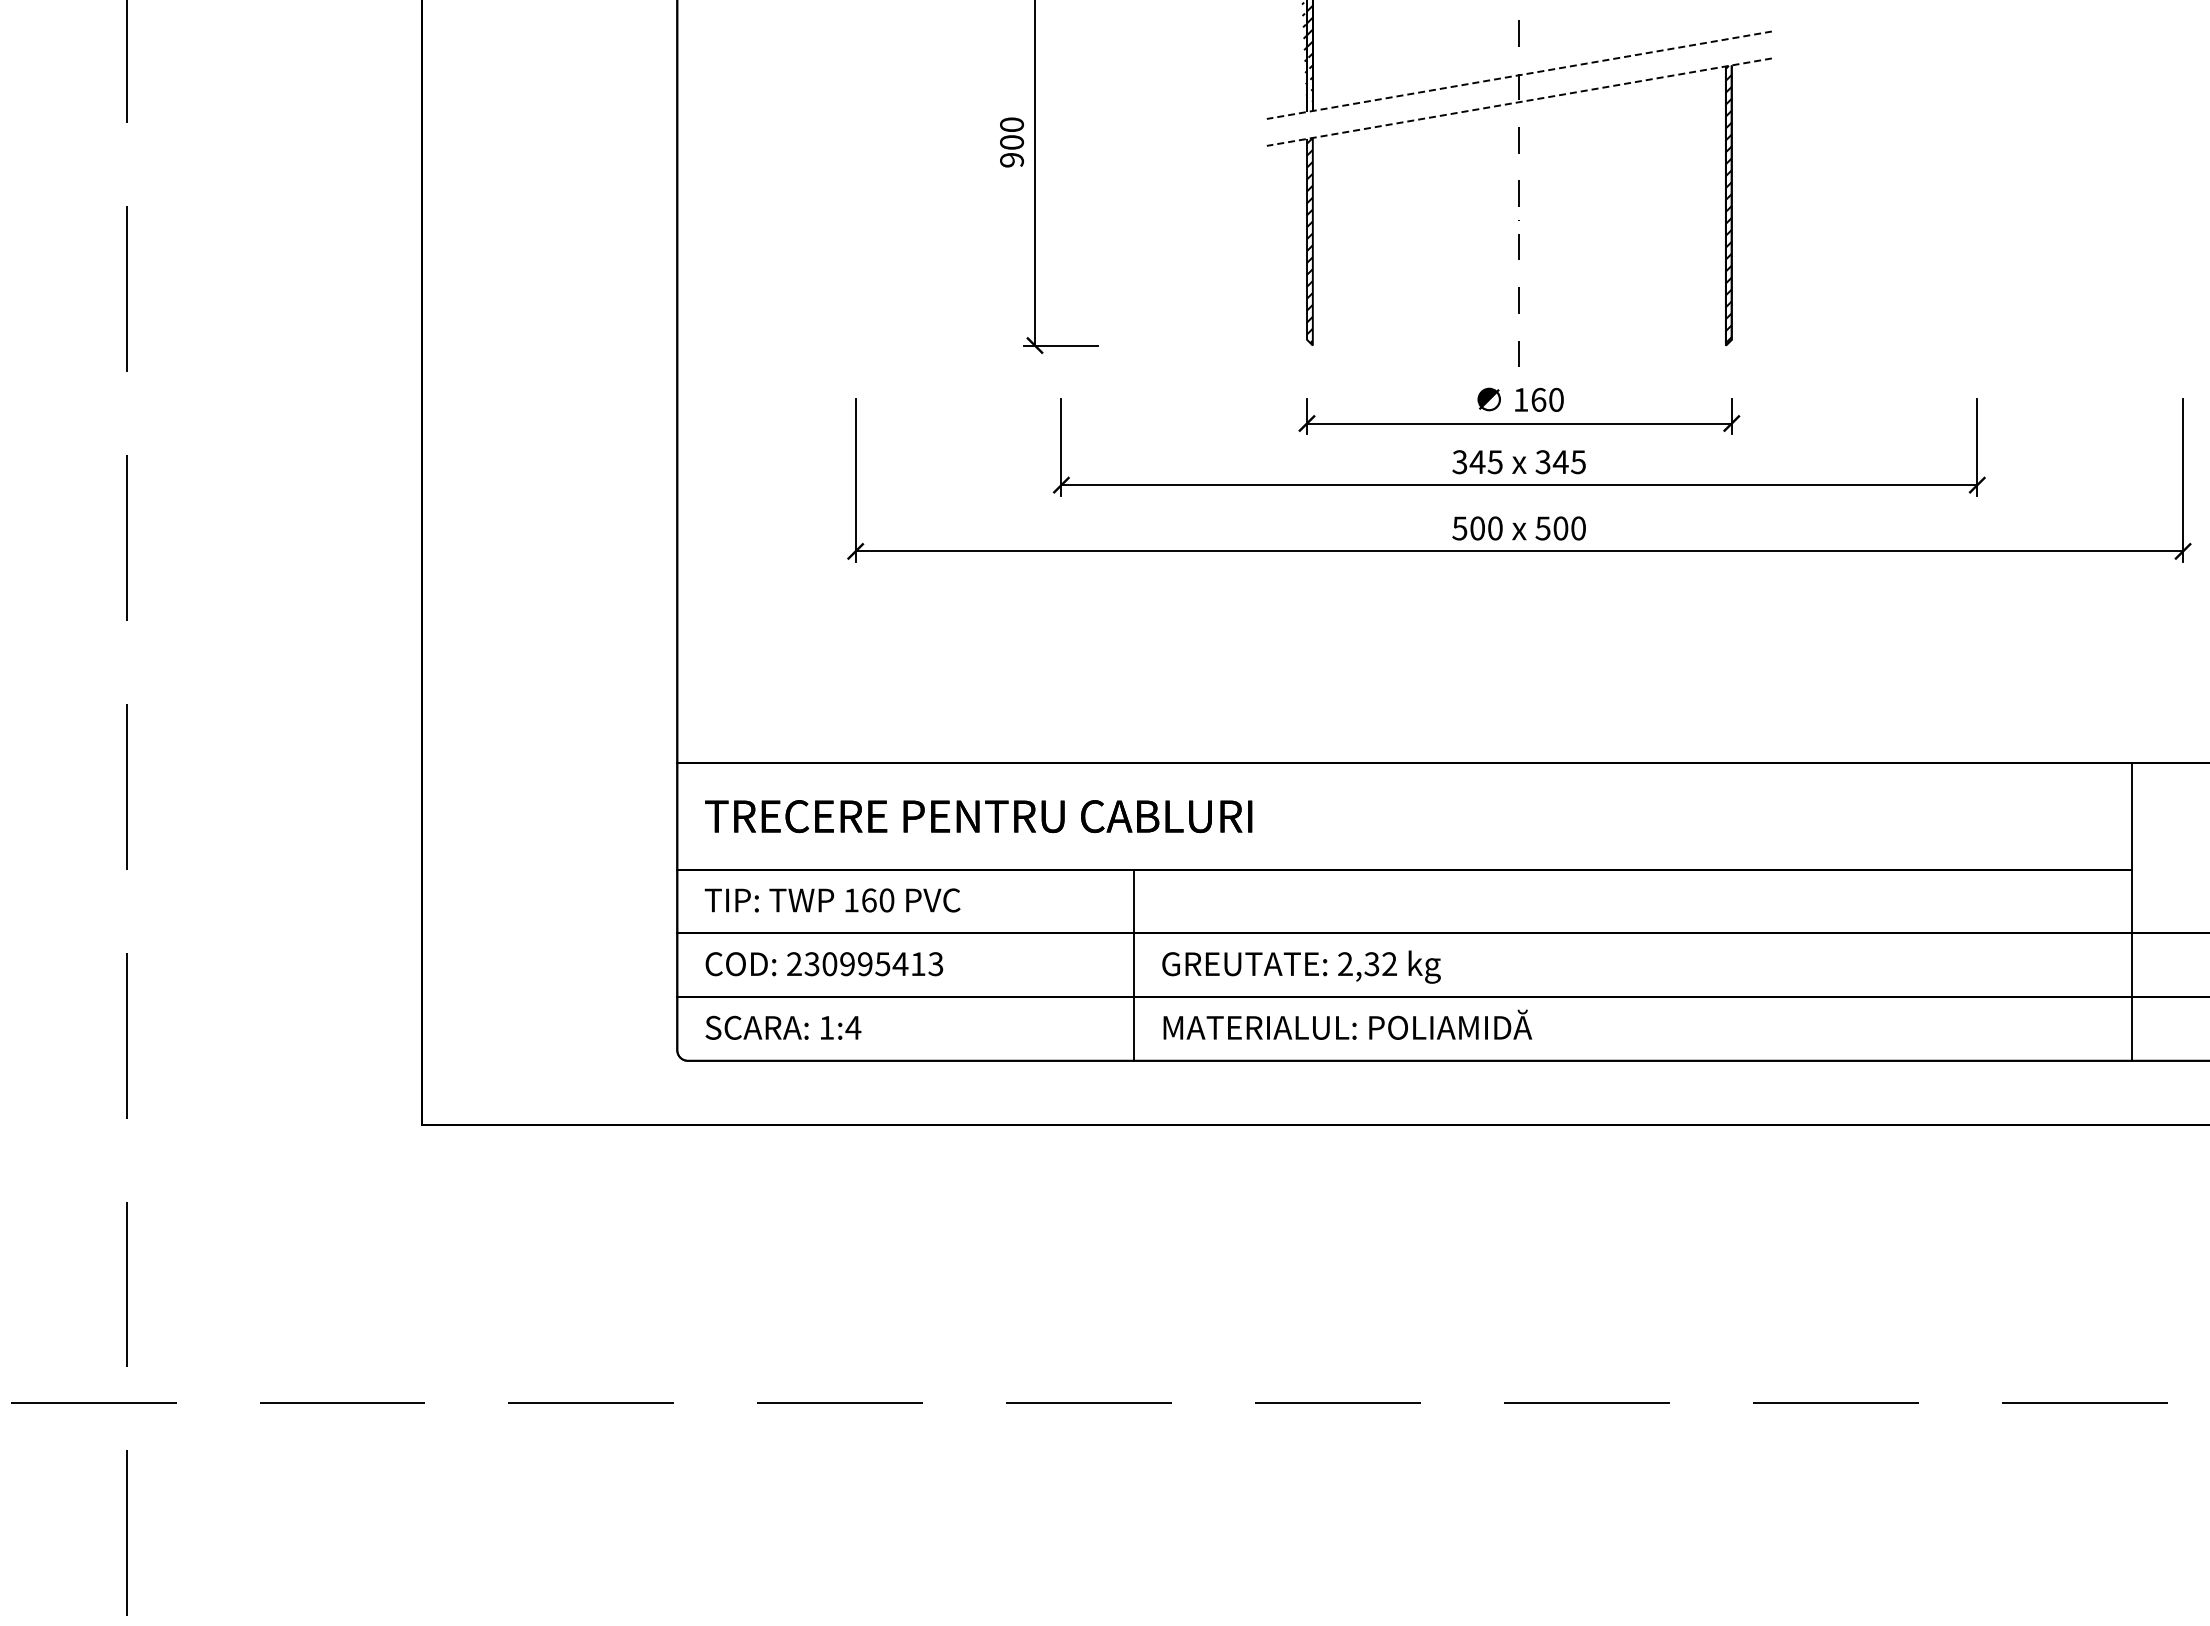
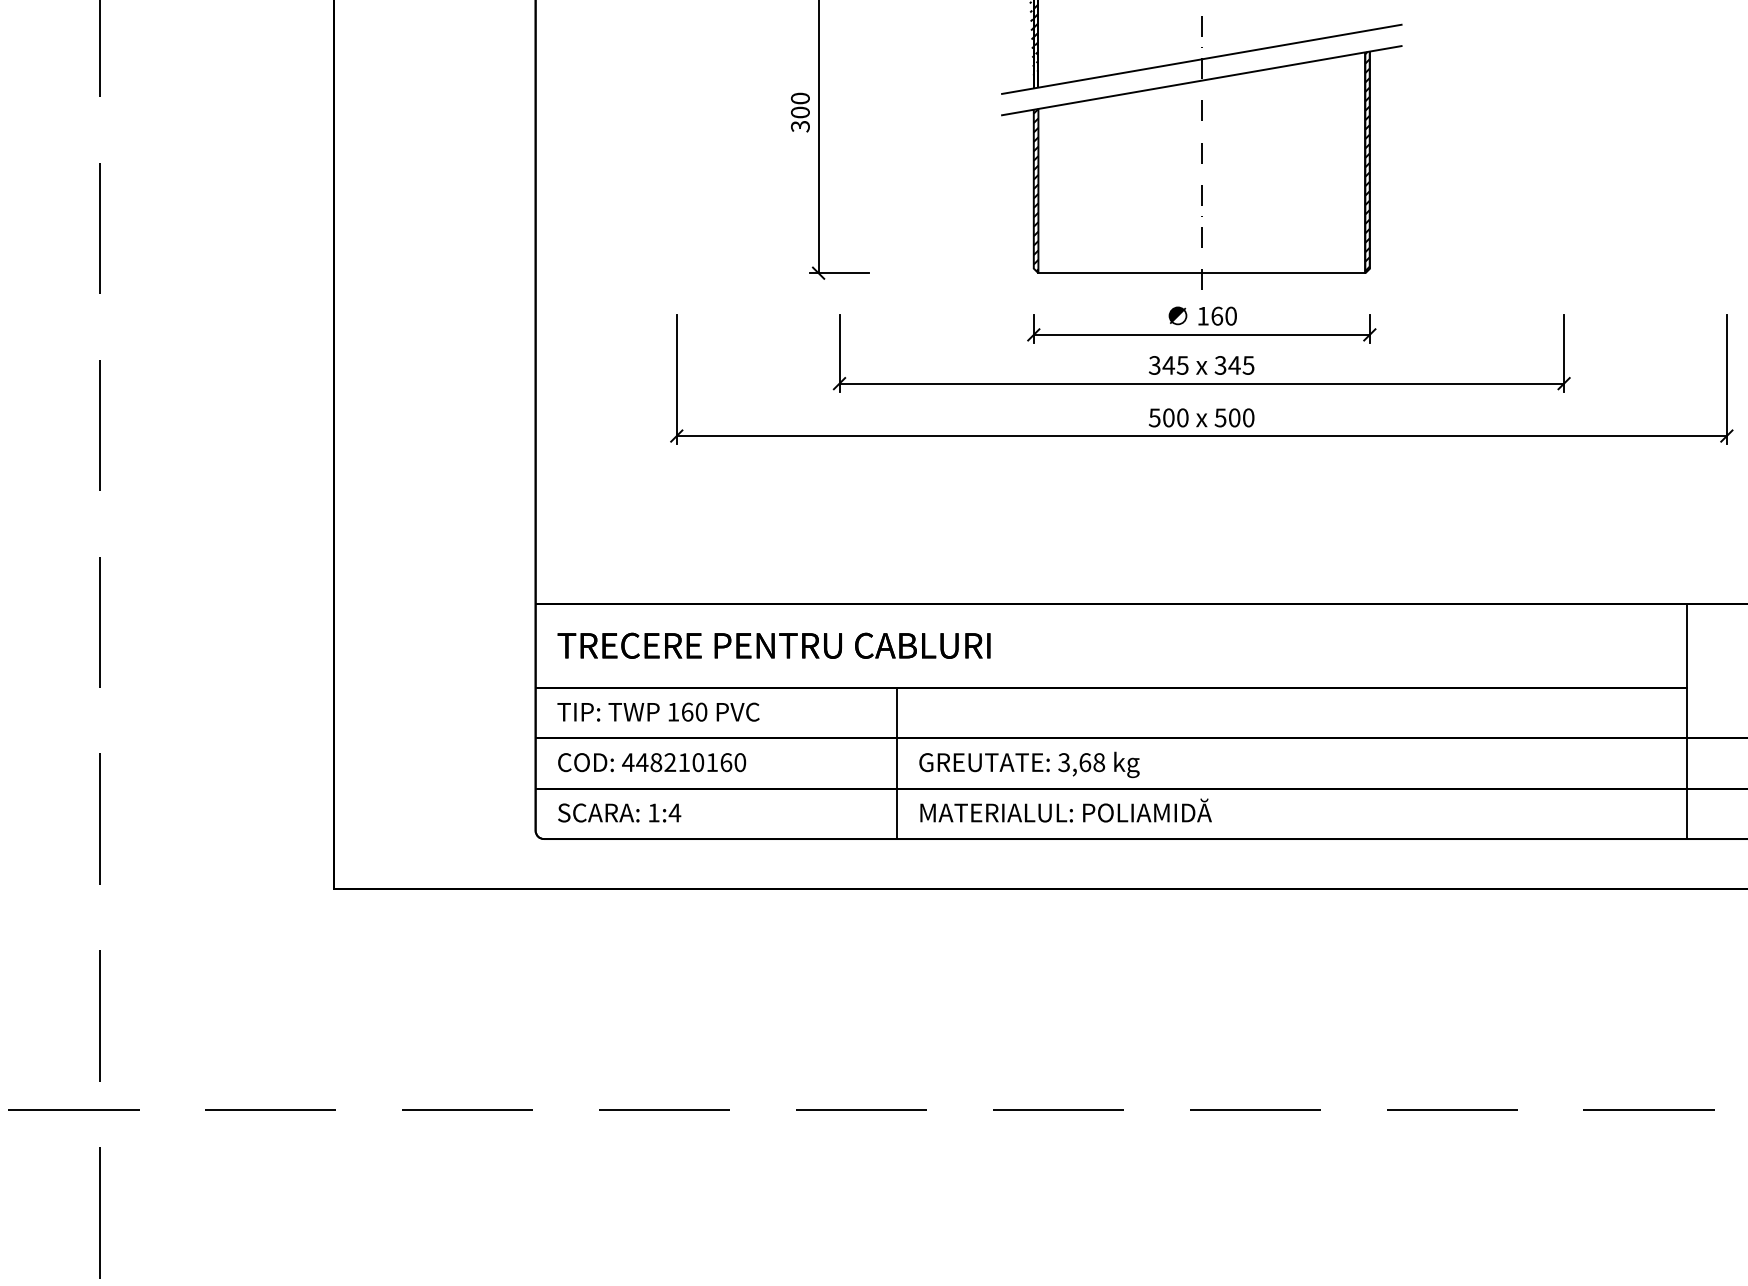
line: (1518, 75) -> (1201, 59), dashed -> solid
line: (1518, 102) -> (1201, 80), dashed -> solid
text: (1011, 160) -> (800, 126), 900 -> 300
line: (1518, 345) -> (1201, 273), added
text: (864, 964) -> (683, 762), 230995413 -> 448210160
text: (1367, 964) -> (1081, 762), 2,32 -> 3,68

